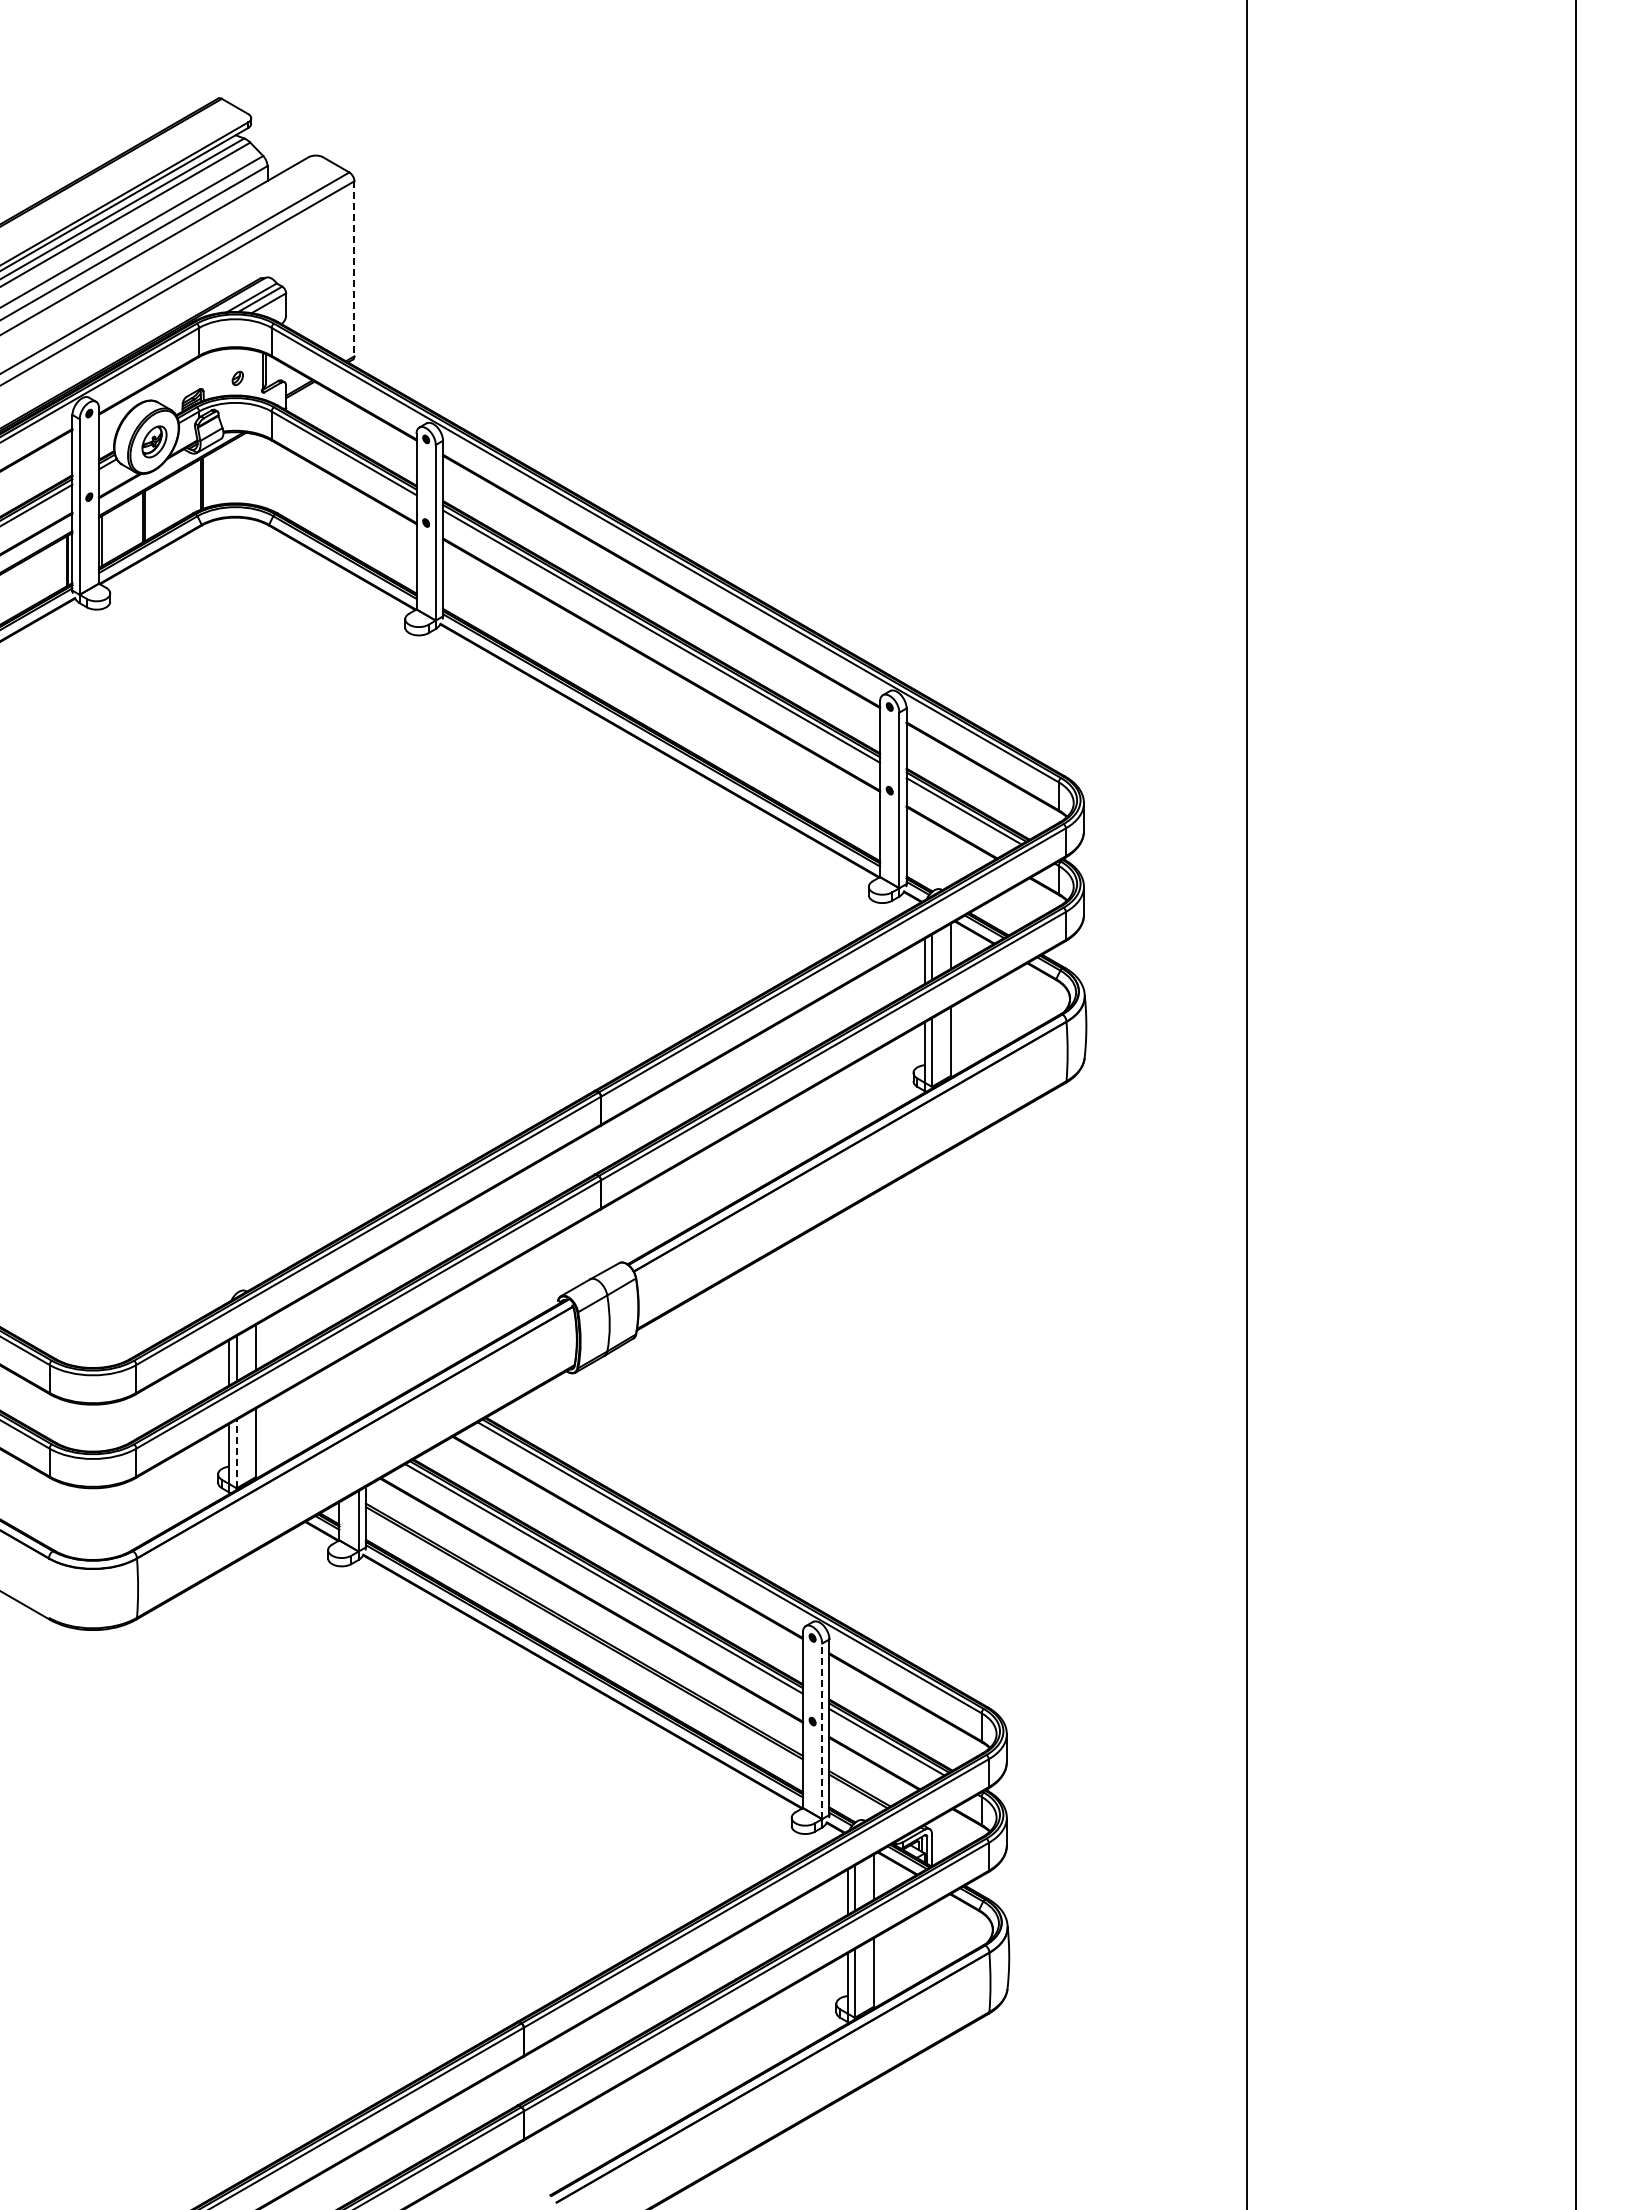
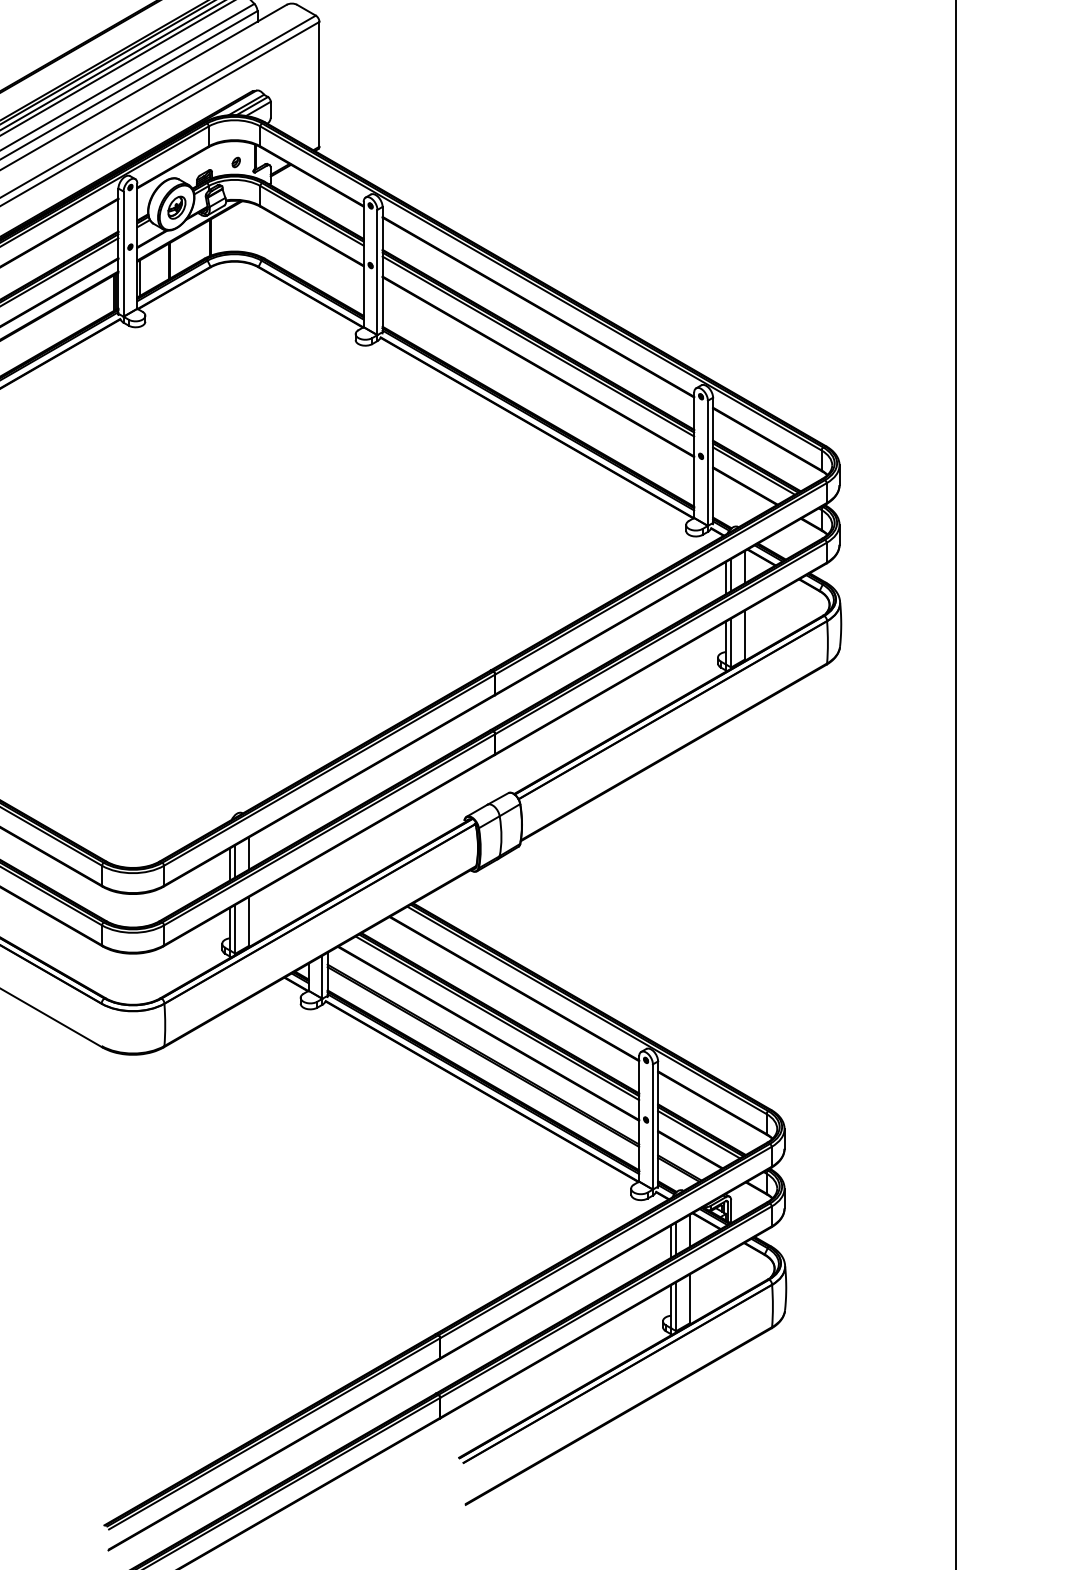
line: (354, 268) -> (319, 84), dashed -> solid
line: (236, 1453) -> (235, 928), dashed -> solid
line: (822, 1731) -> (653, 1127), dashed -> solid

